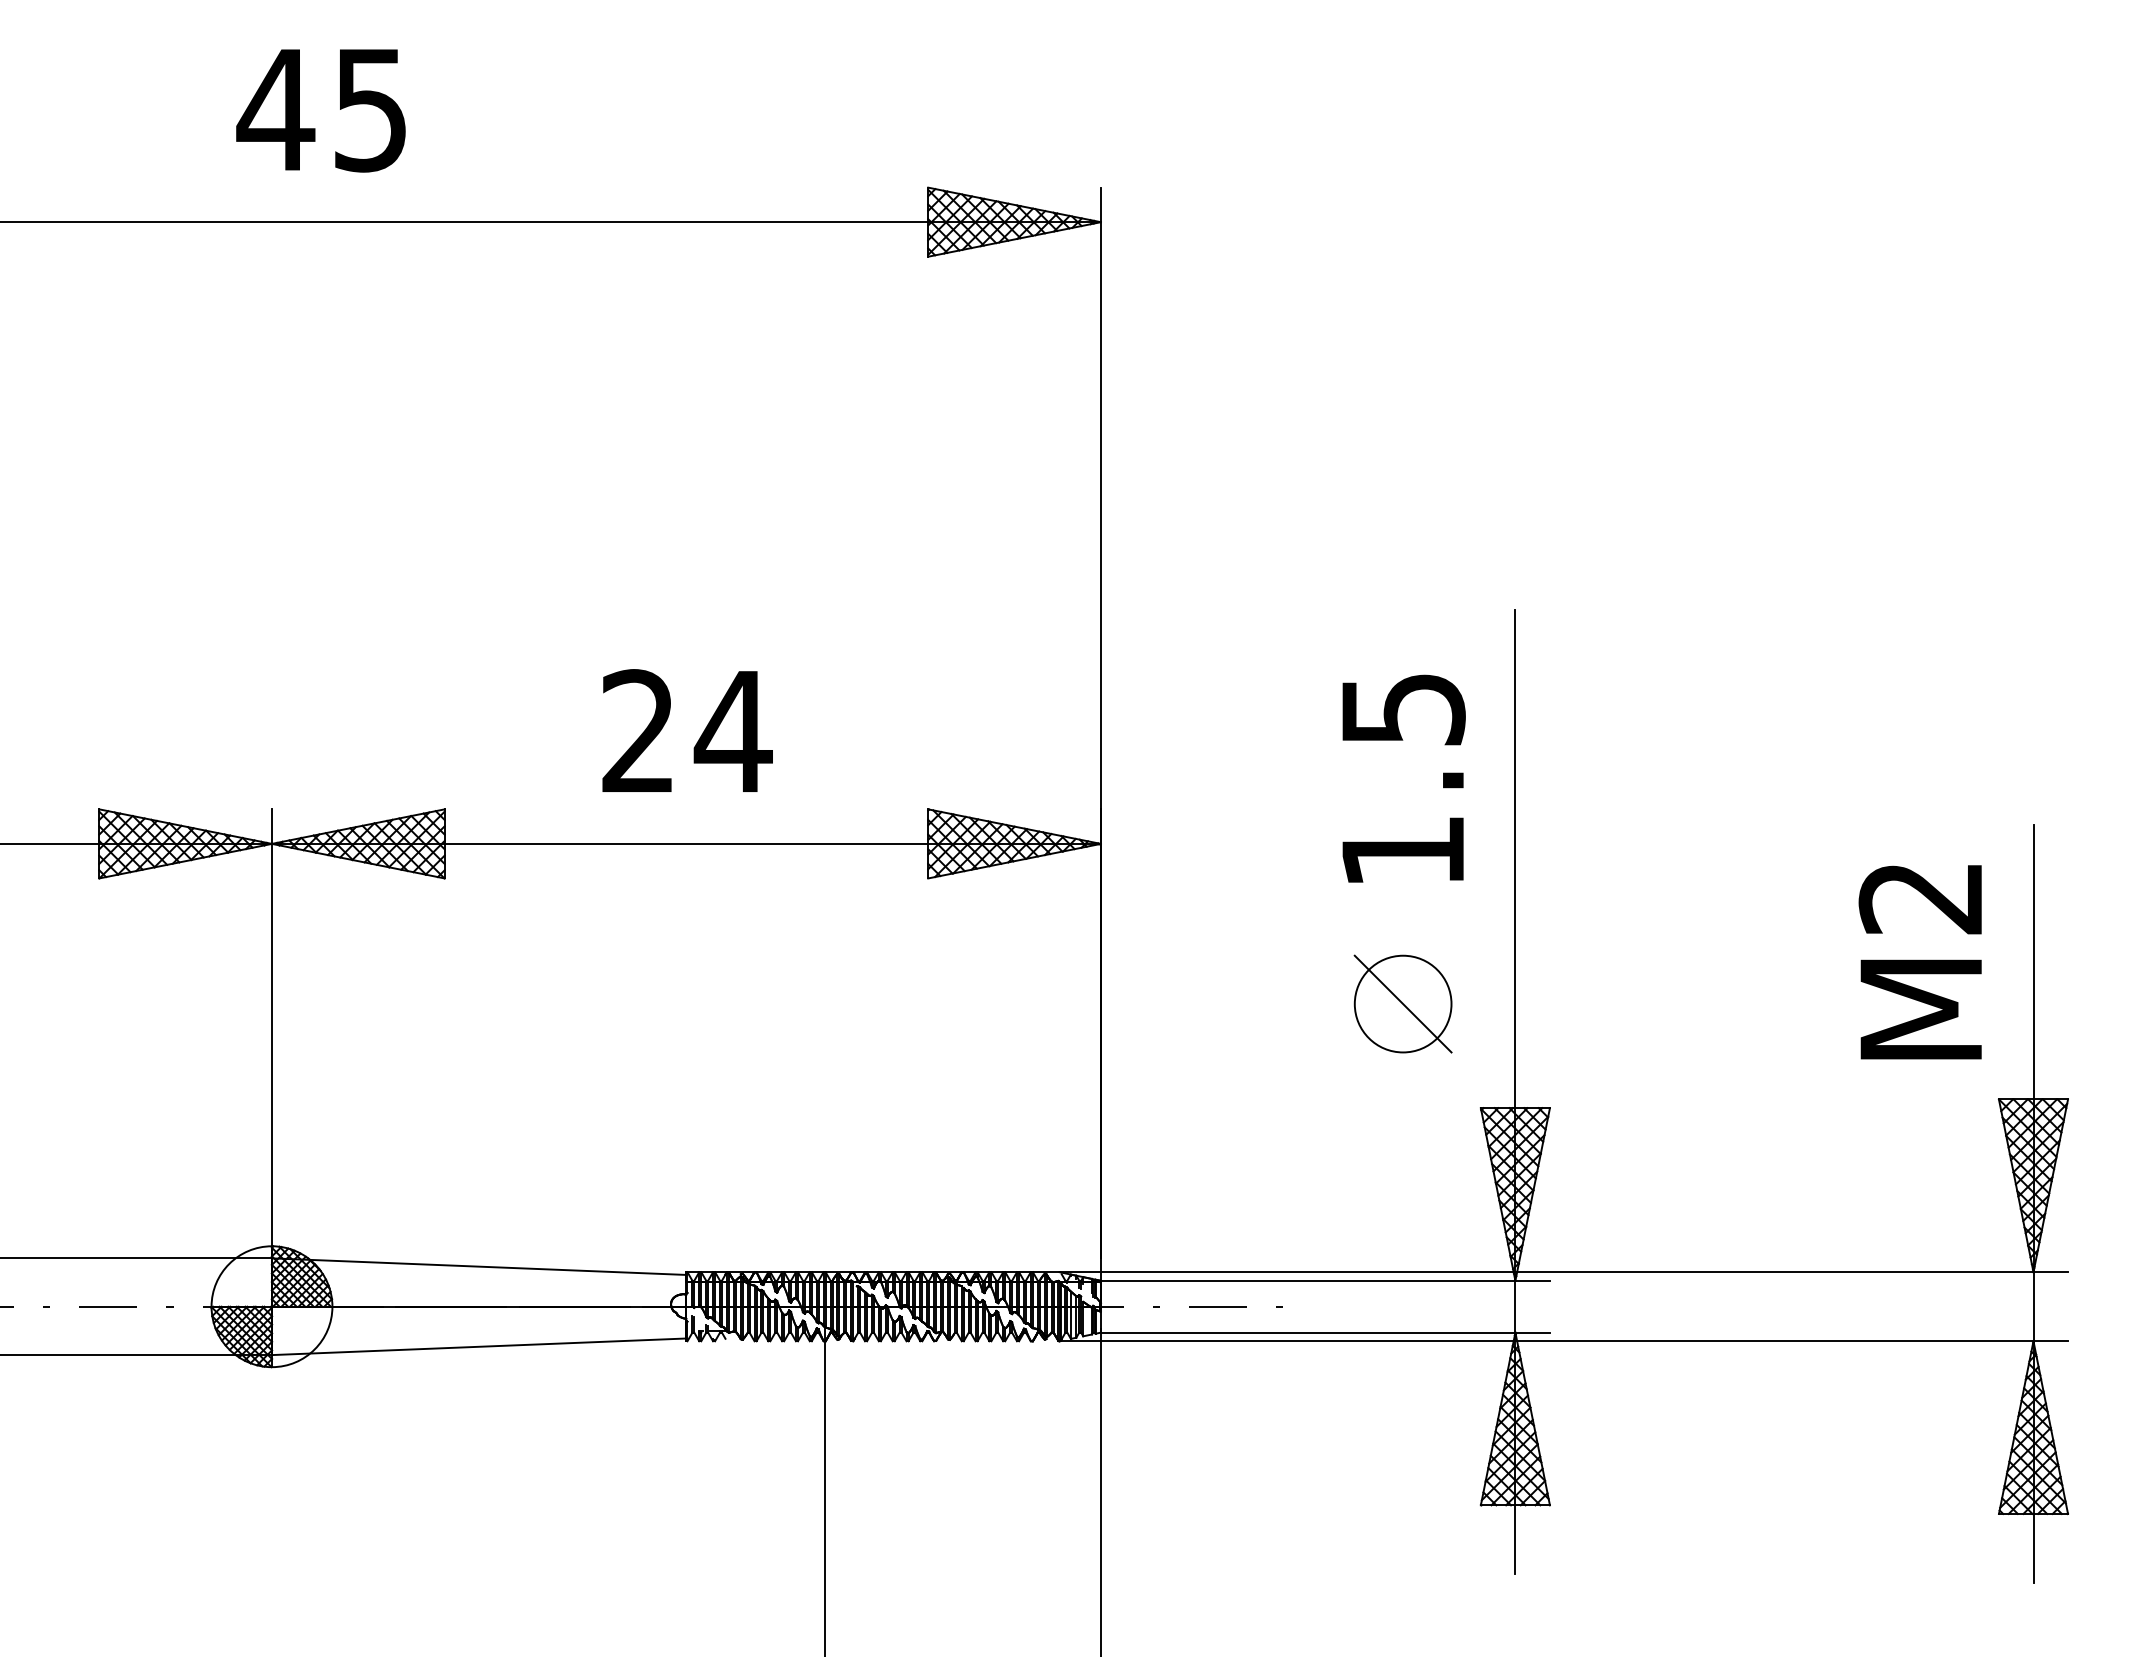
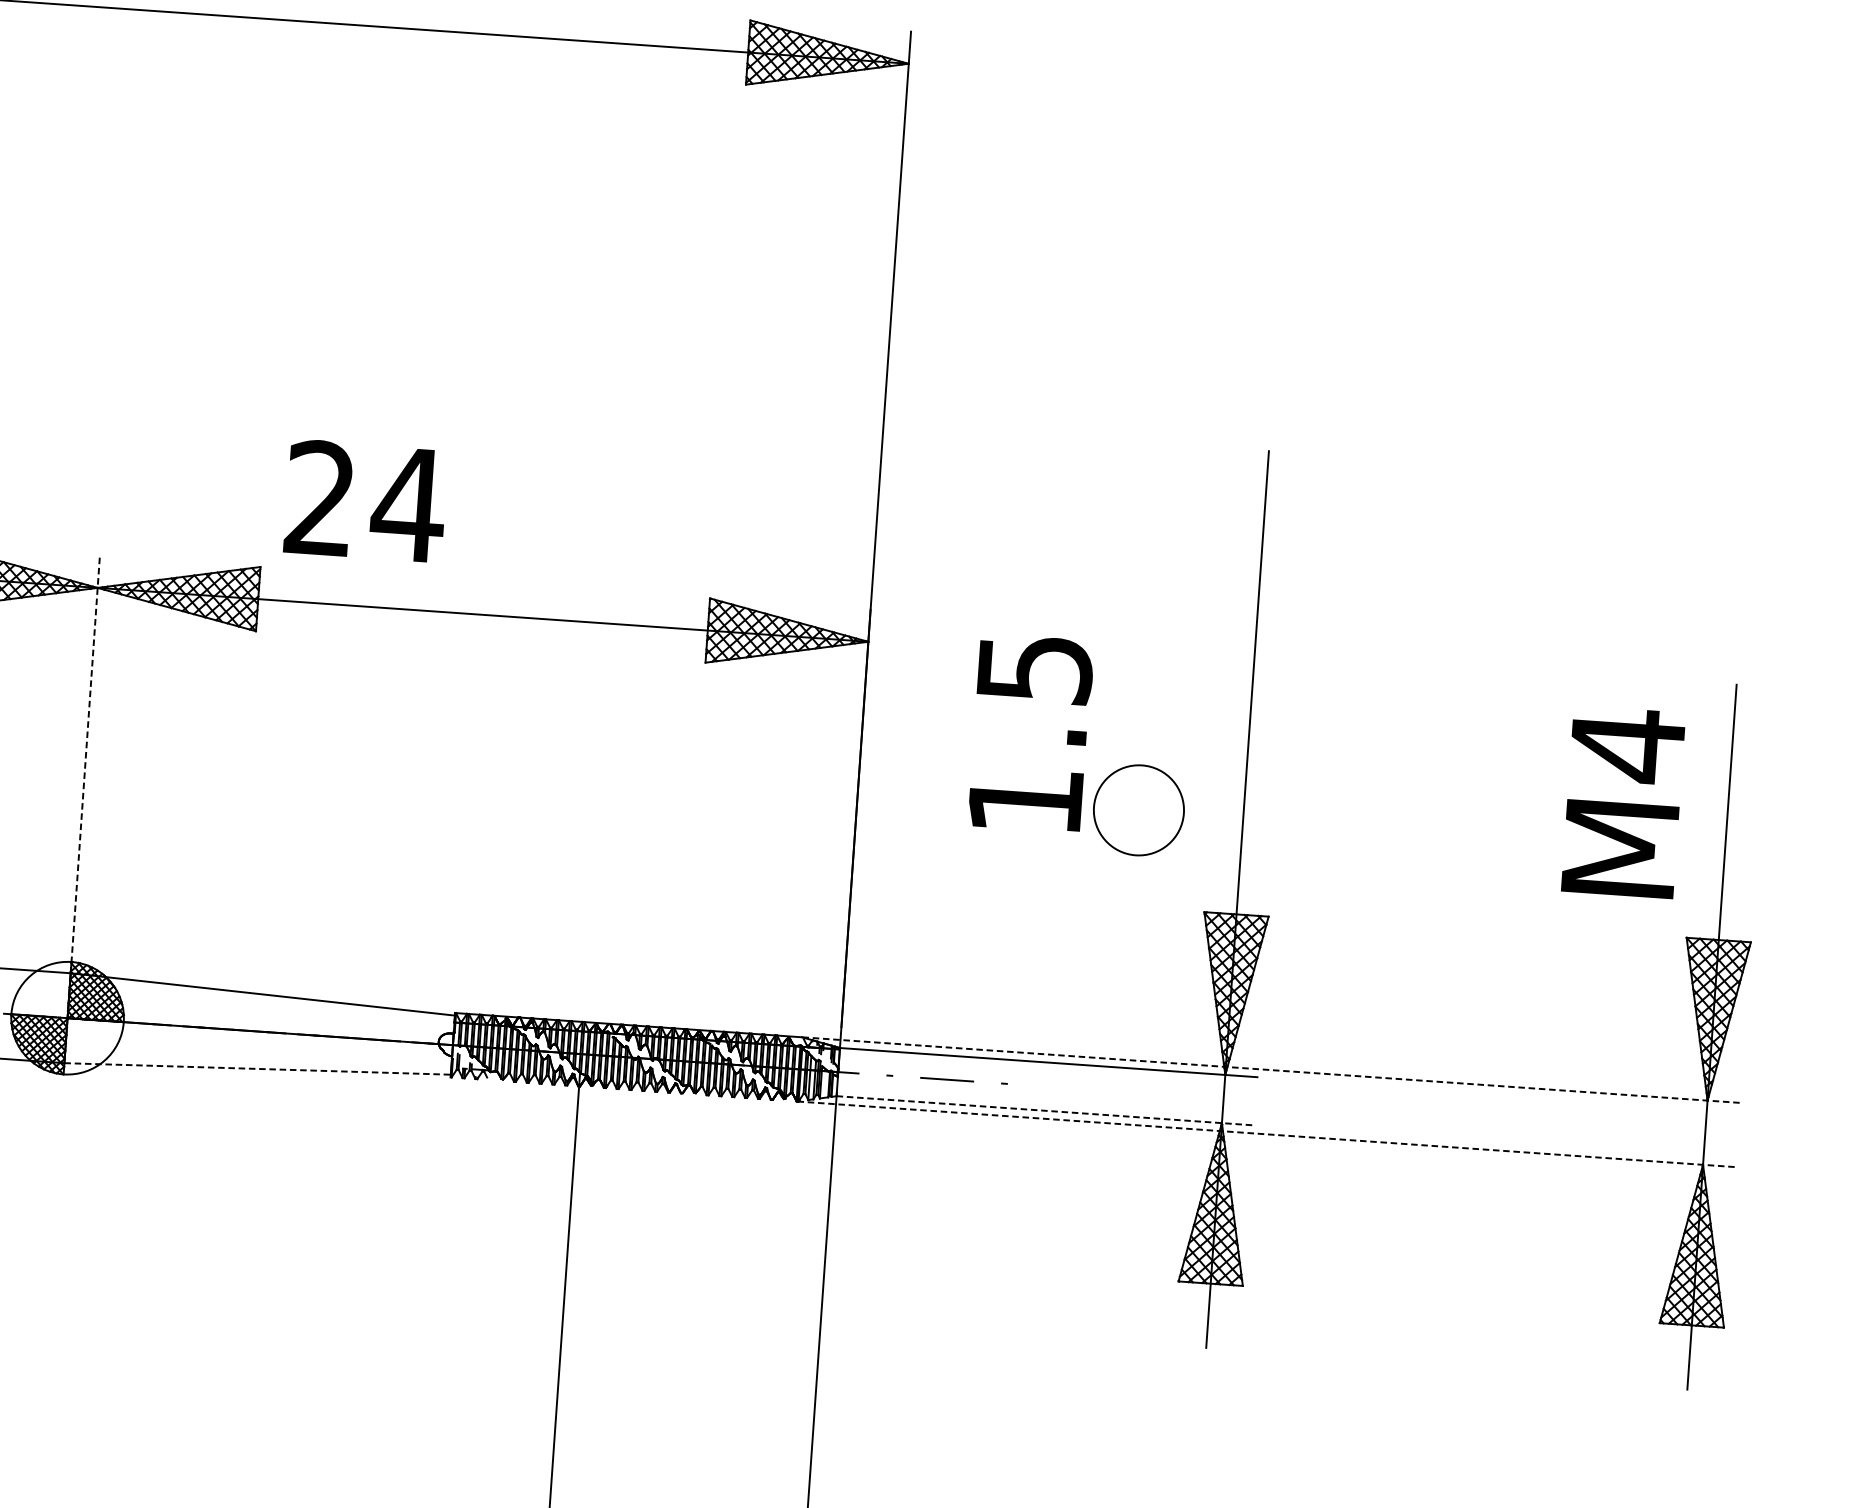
text: (687, 730) -> (365, 500), moved
text: (1403, 778) -> (1030, 733), moved
text: (1919, 897) -> (1625, 744), M2 -> M4
line: (1402, 1003) -> (1138, 809), removed
line: (272, 1033) -> (85, 764), solid -> dashed
line: (1563, 1272) -> (1270, 1070), solid -> dashed
line: (1325, 1332) -> (1045, 1110), solid -> dashed
line: (1564, 1341) -> (1267, 1134), solid -> dashed
line: (479, 1346) -> (257, 1068), solid -> dashed

